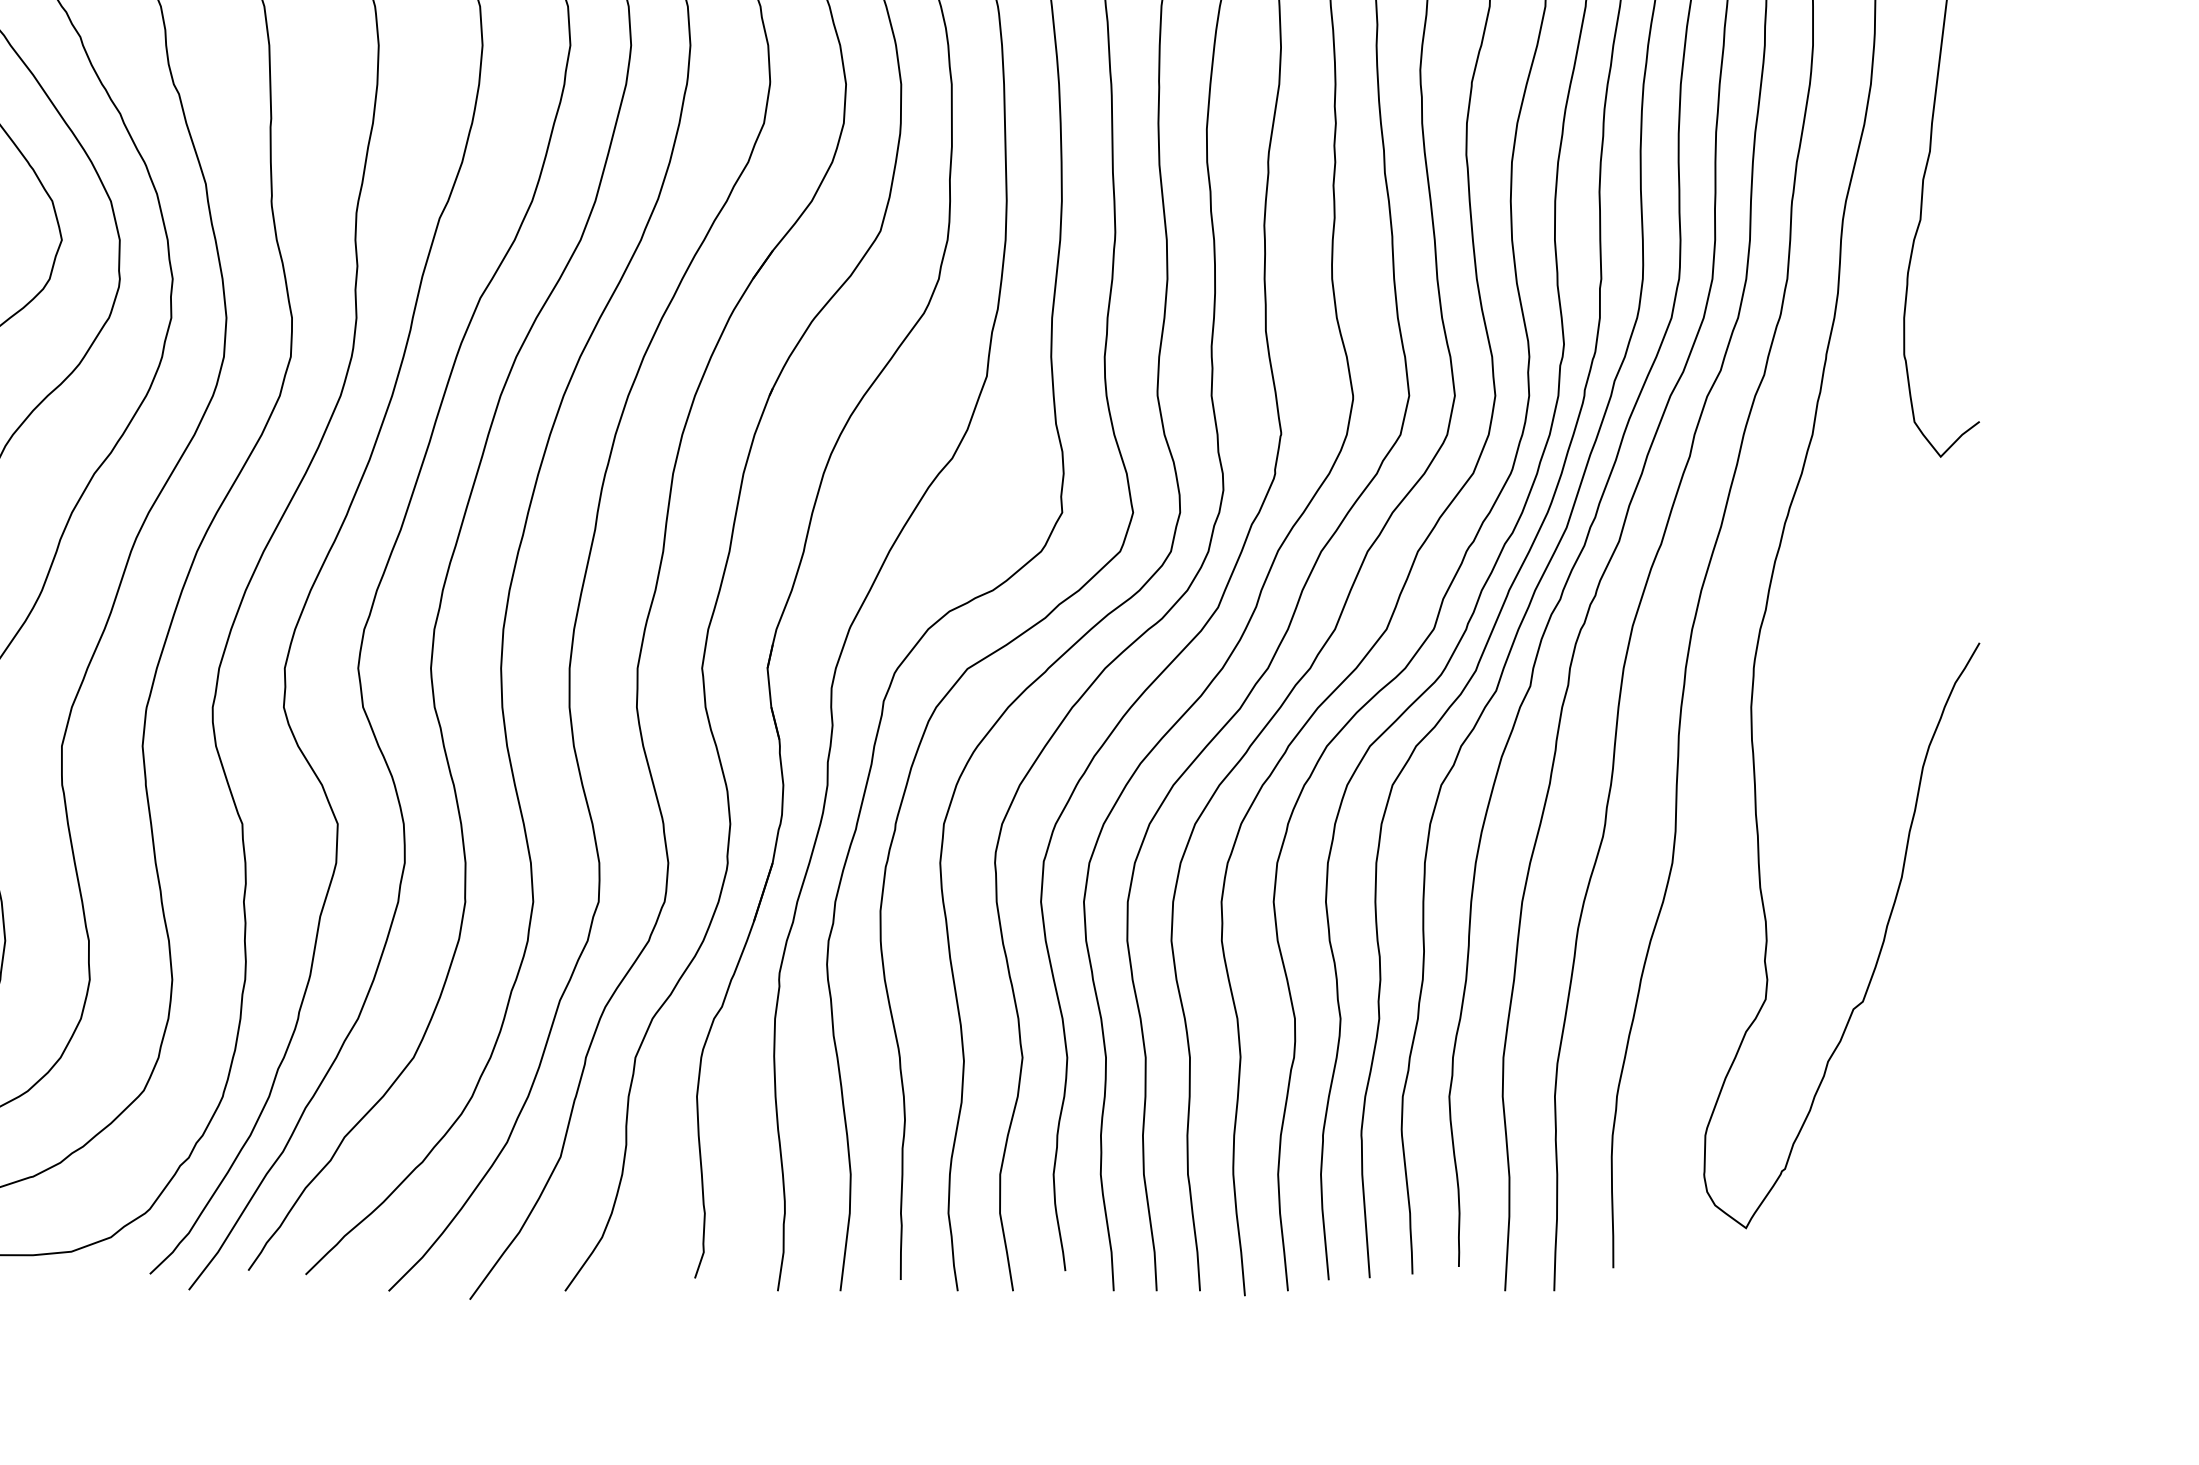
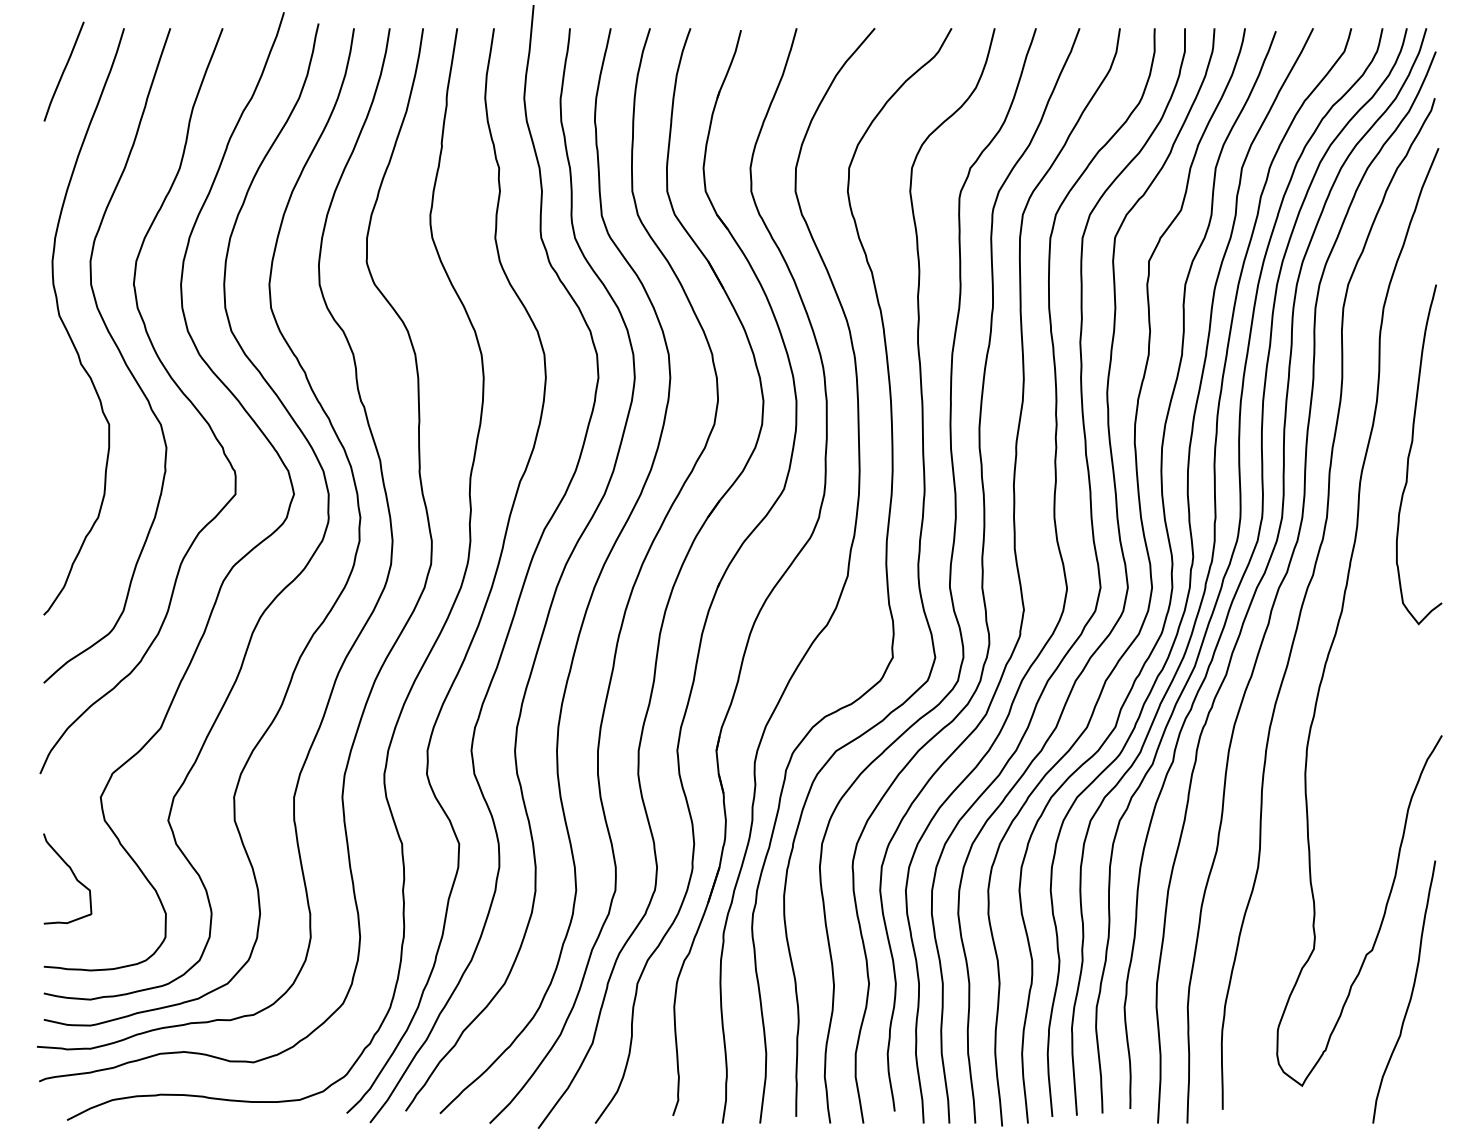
curve: (1926, 1075) -> (1410, 994), added

